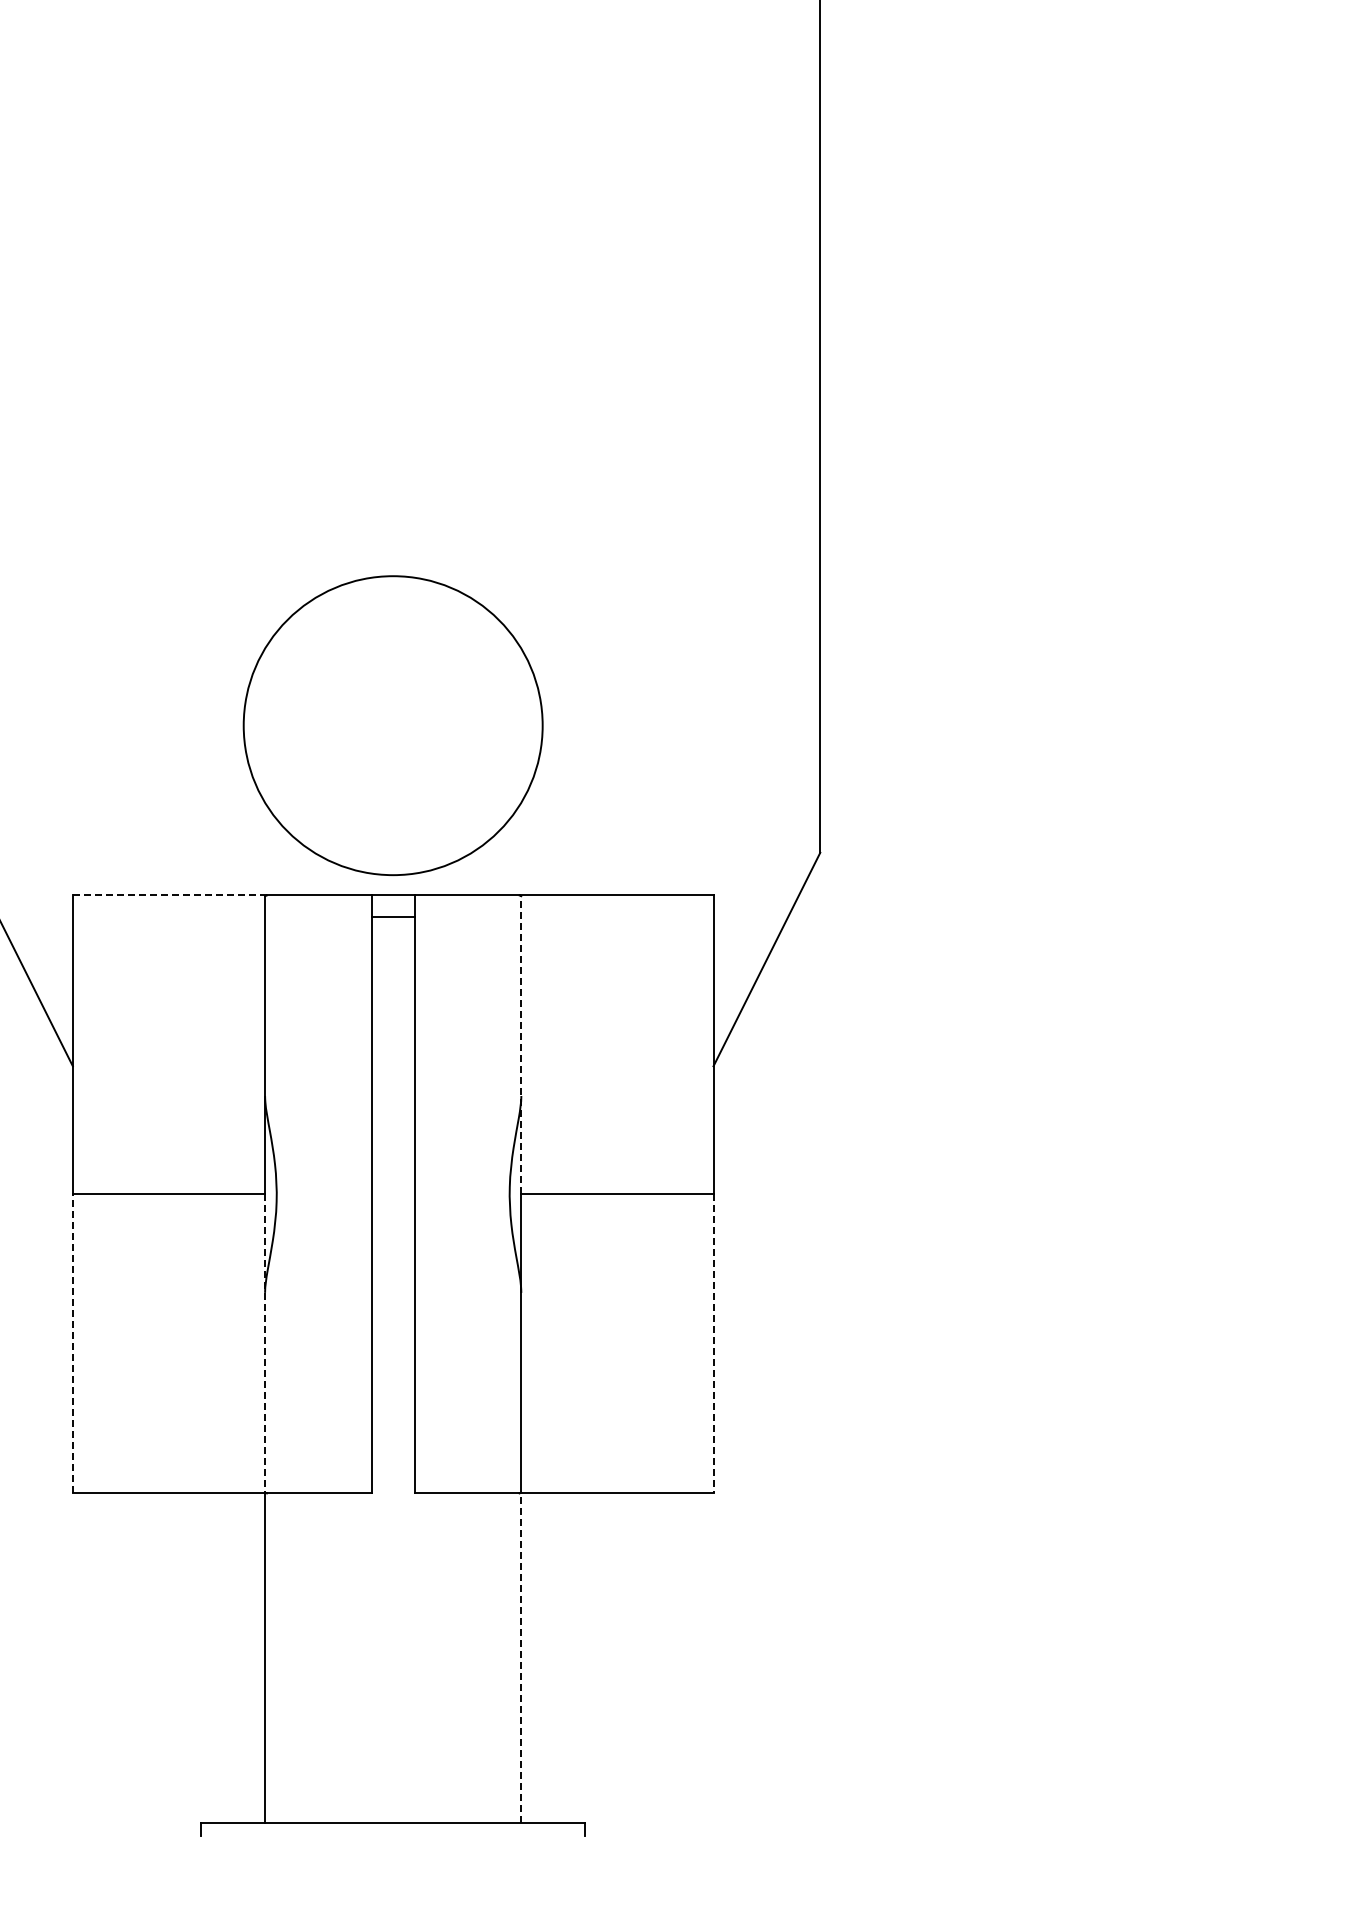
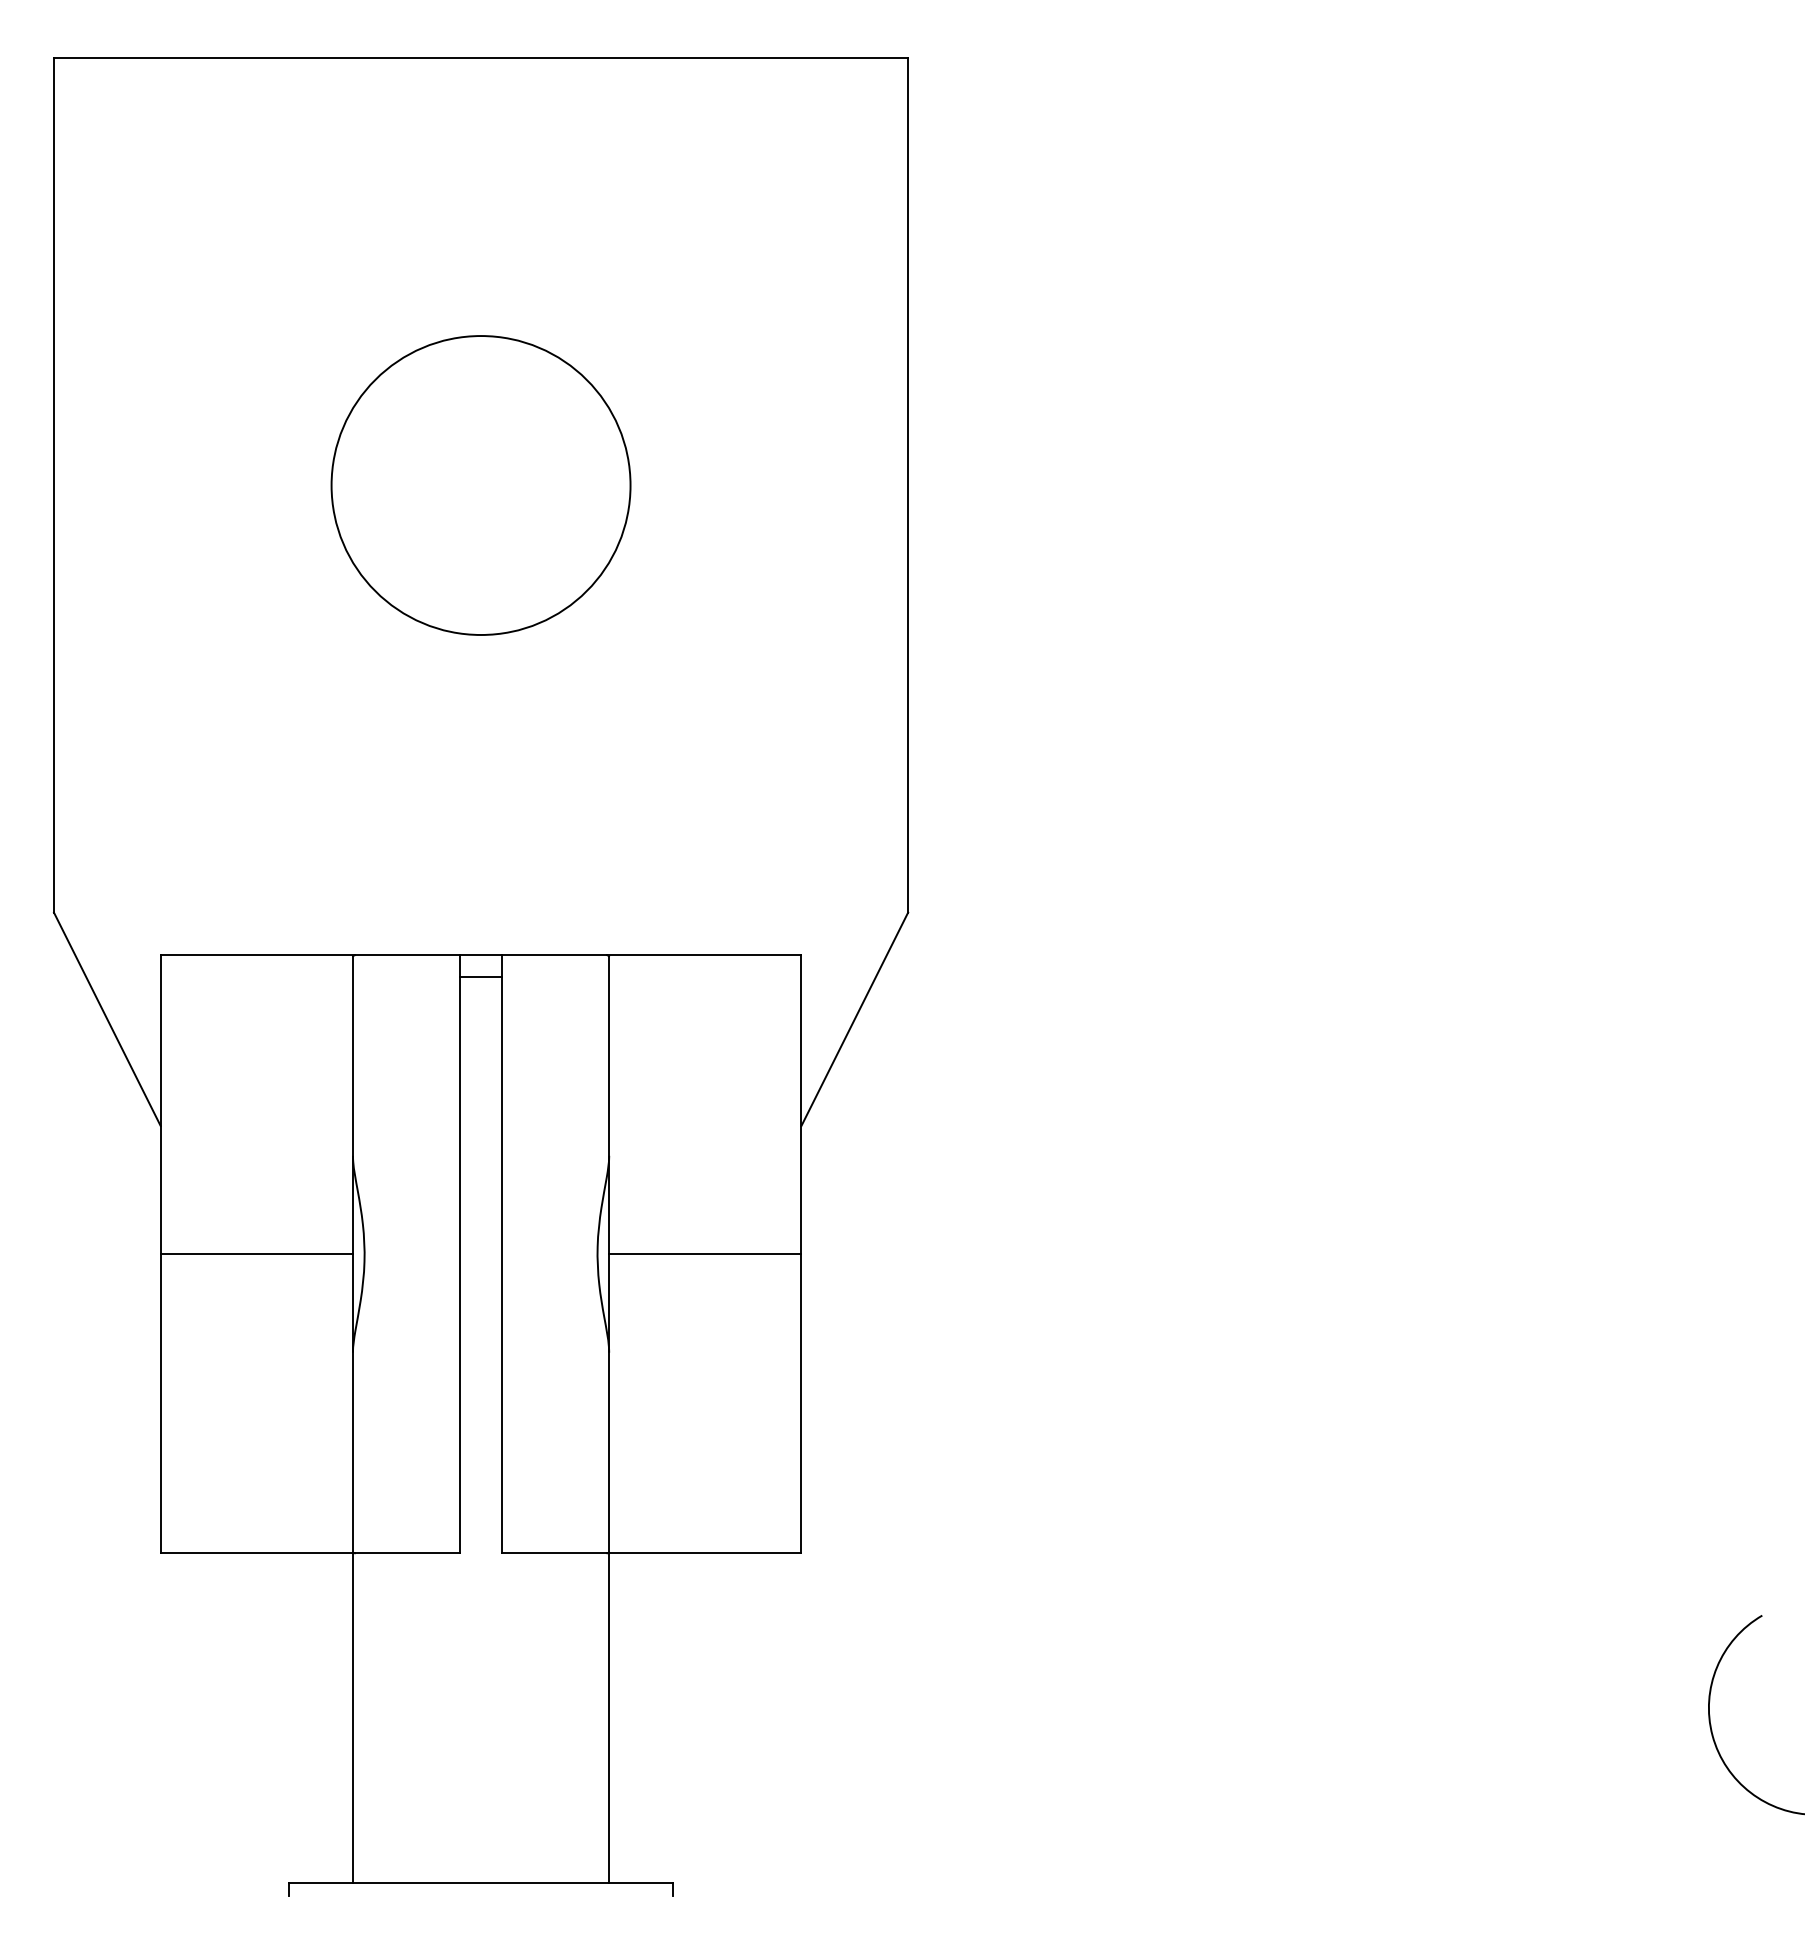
circle: (392, 725) -> (480, 485), moved
line: (169, 895) -> (257, 955), dashed -> solid
line: (521, 1044) -> (609, 1104), dashed -> solid
line: (72, 1343) -> (160, 1403), dashed -> solid
line: (264, 1343) -> (352, 1403), dashed -> solid
line: (713, 1344) -> (801, 1404), dashed -> solid
line: (521, 1658) -> (609, 1718), dashed -> solid

